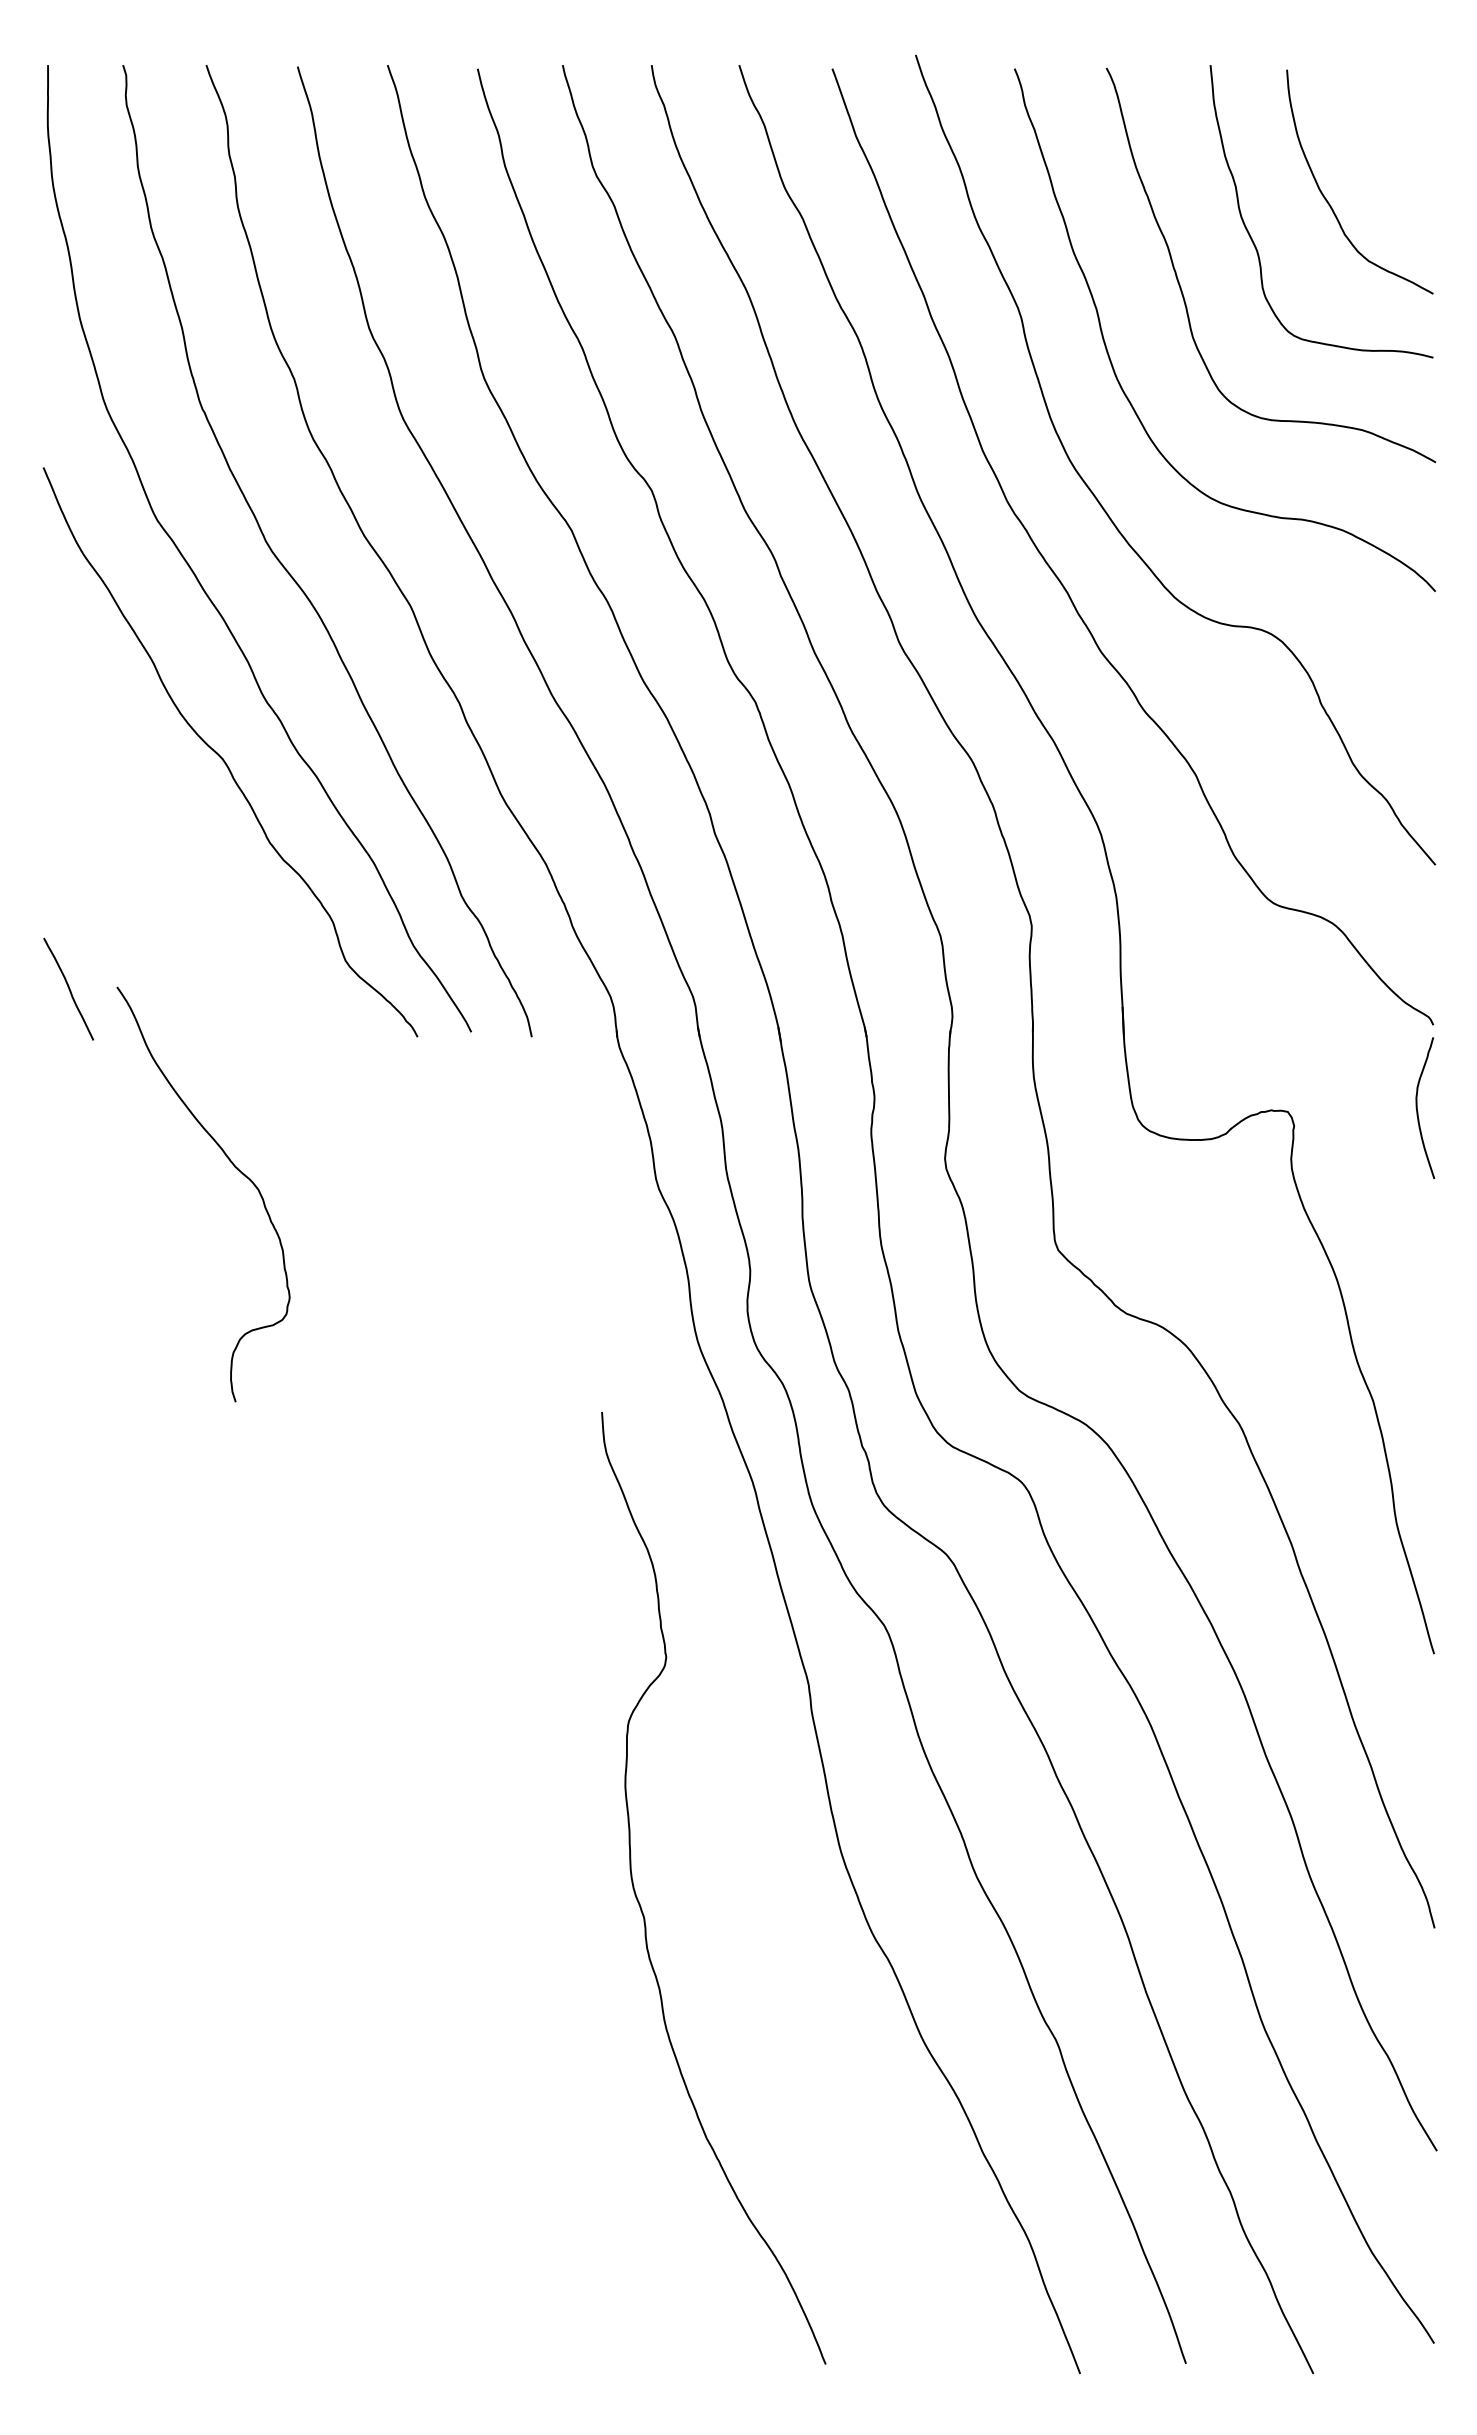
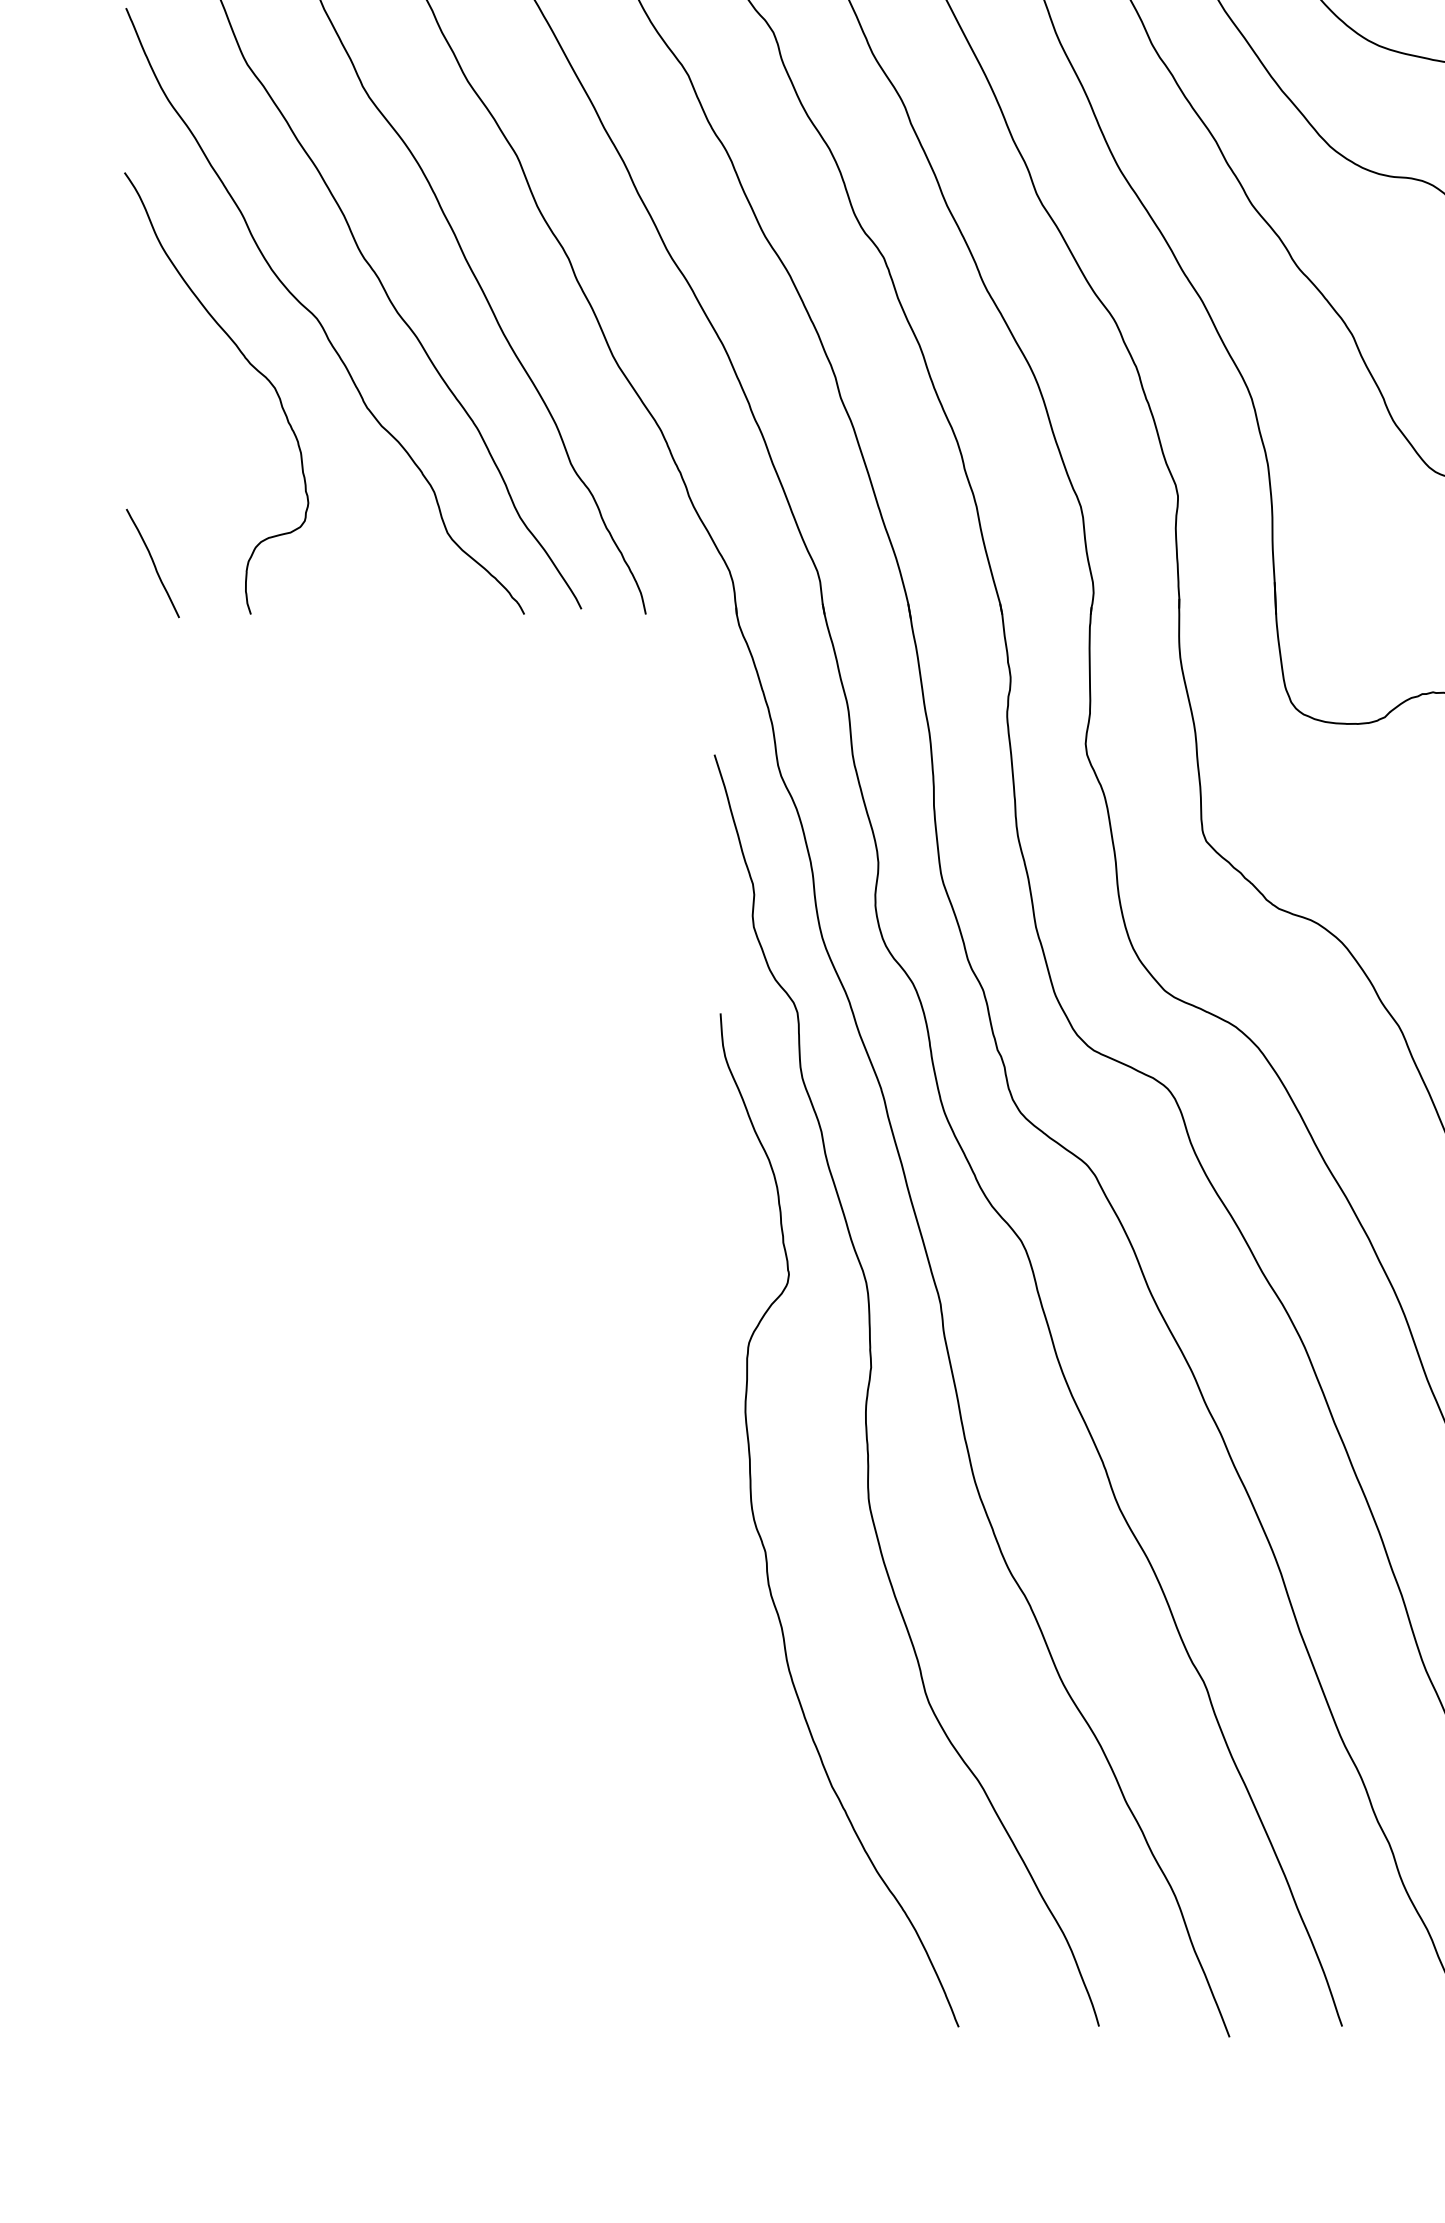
curve: (233, 1166) -> (248, 363), moved
curve: (742, 1761) -> (870, 1385), added

